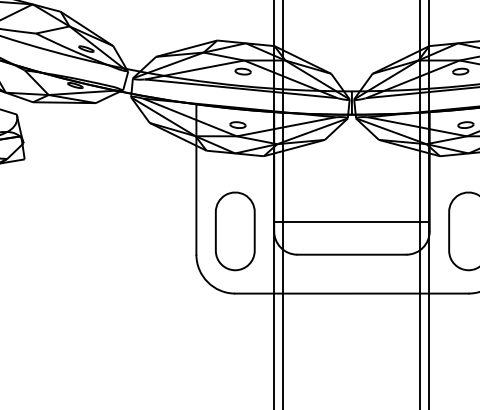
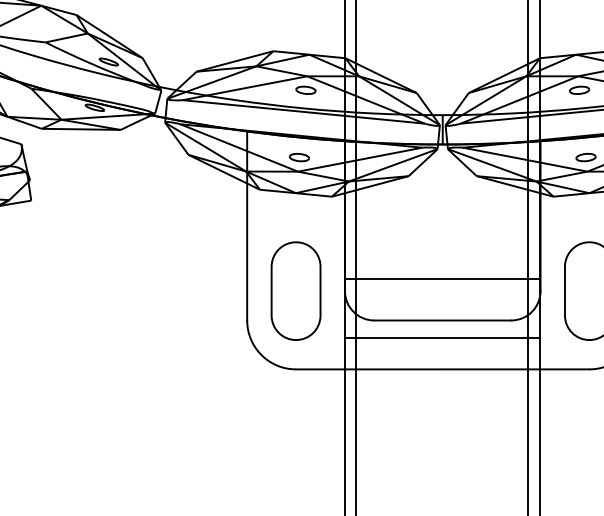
line: (351, 269) -> (442, 338), added

